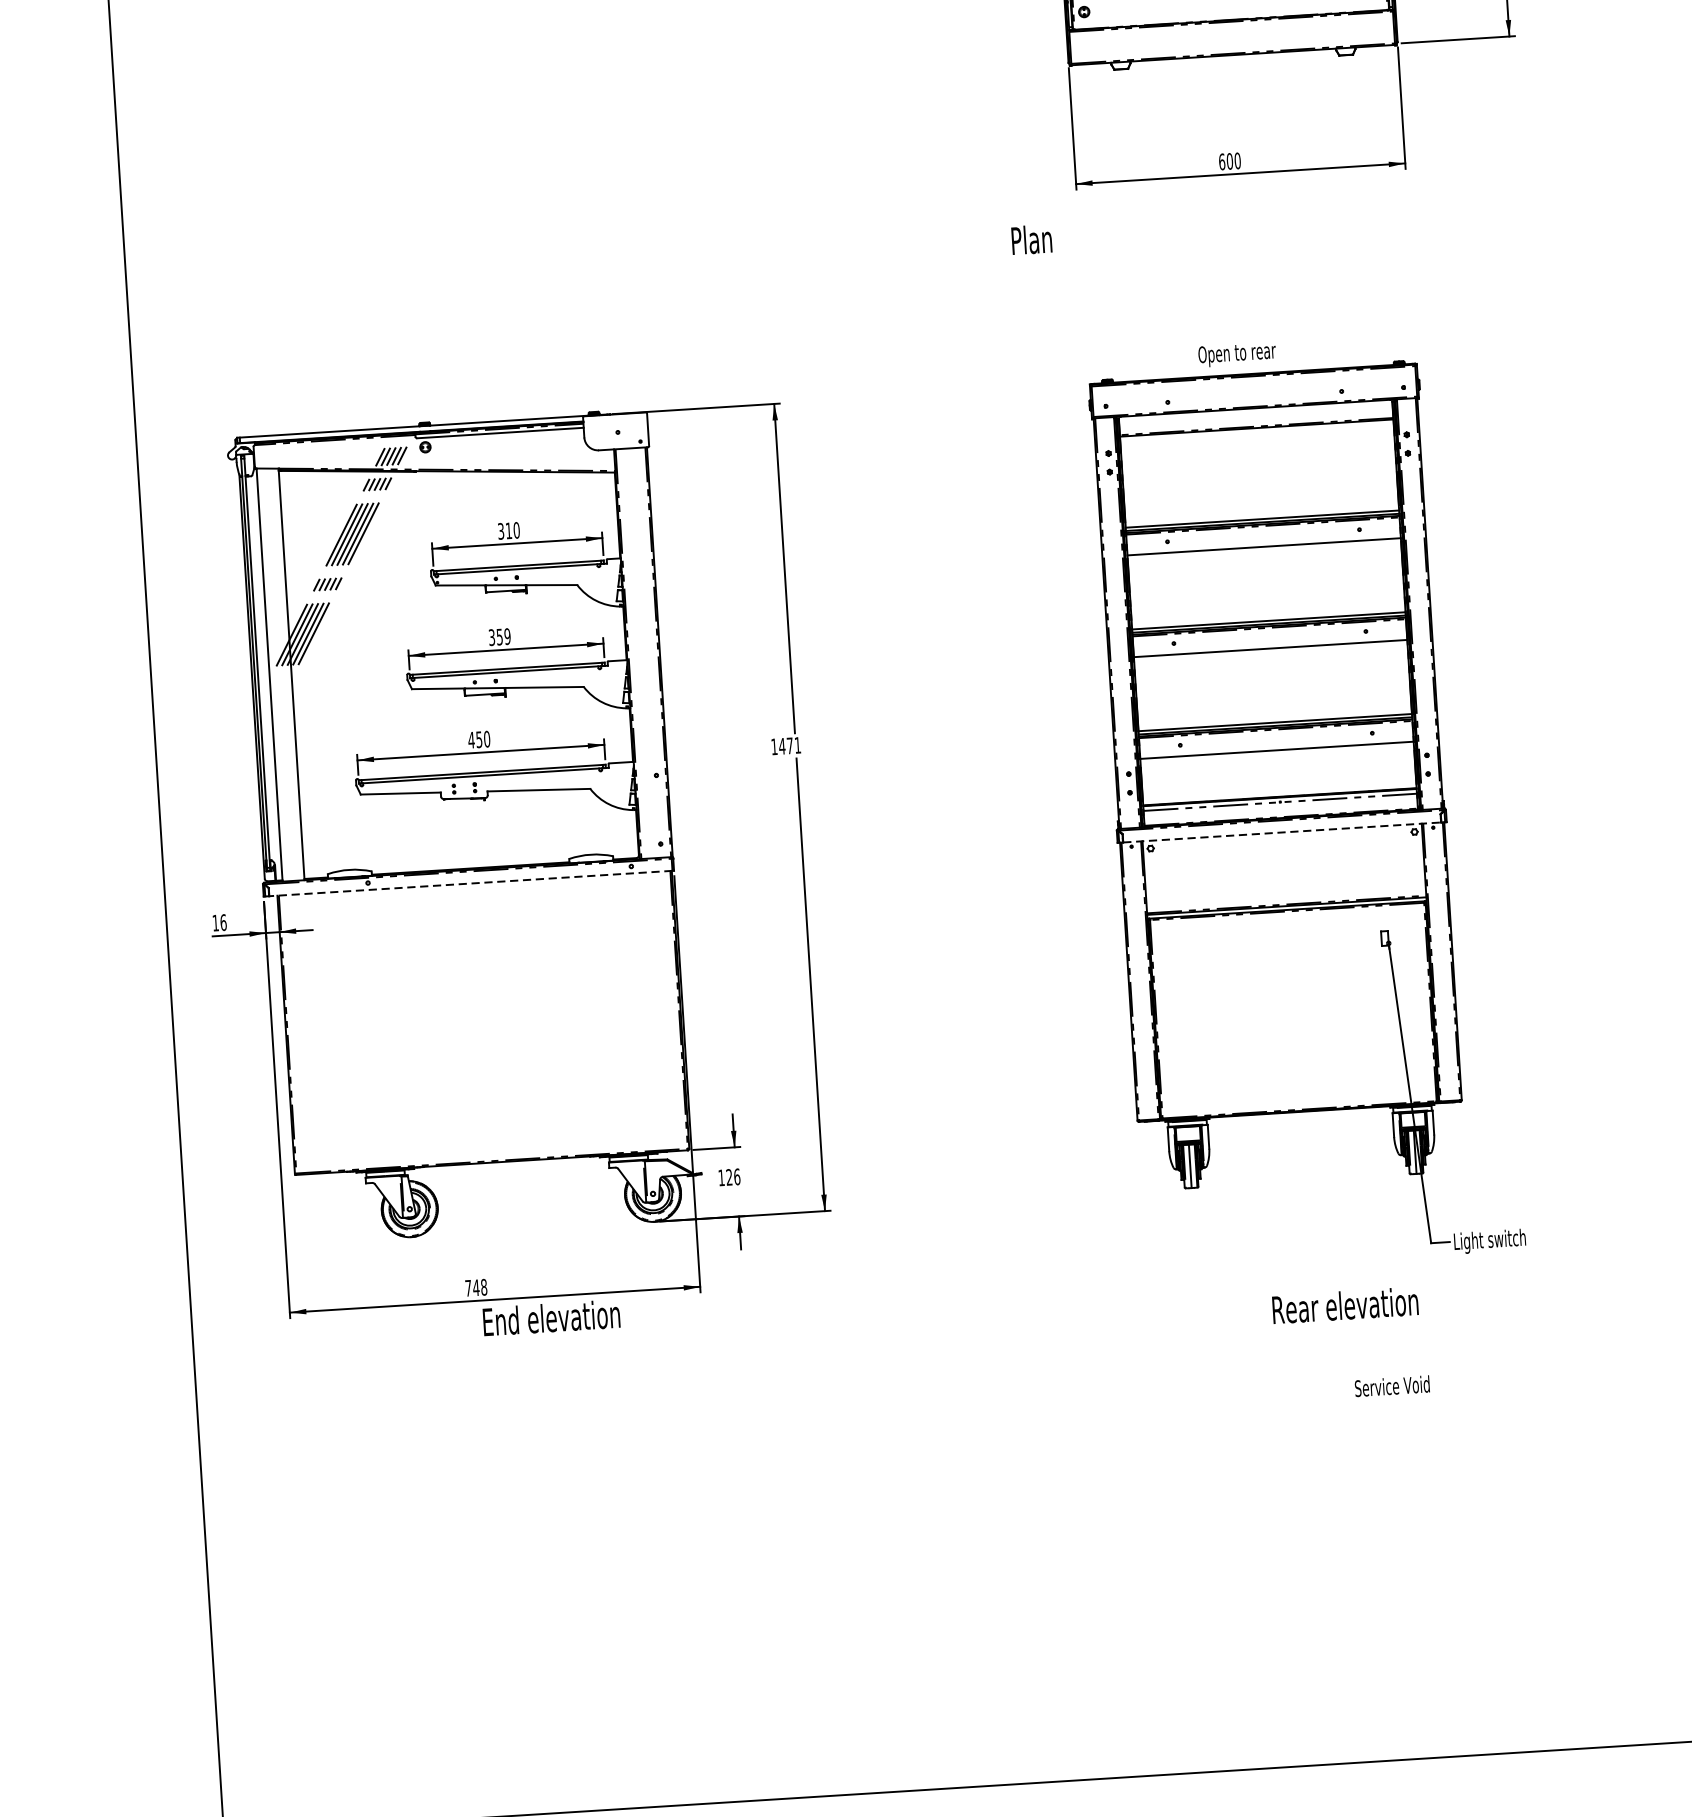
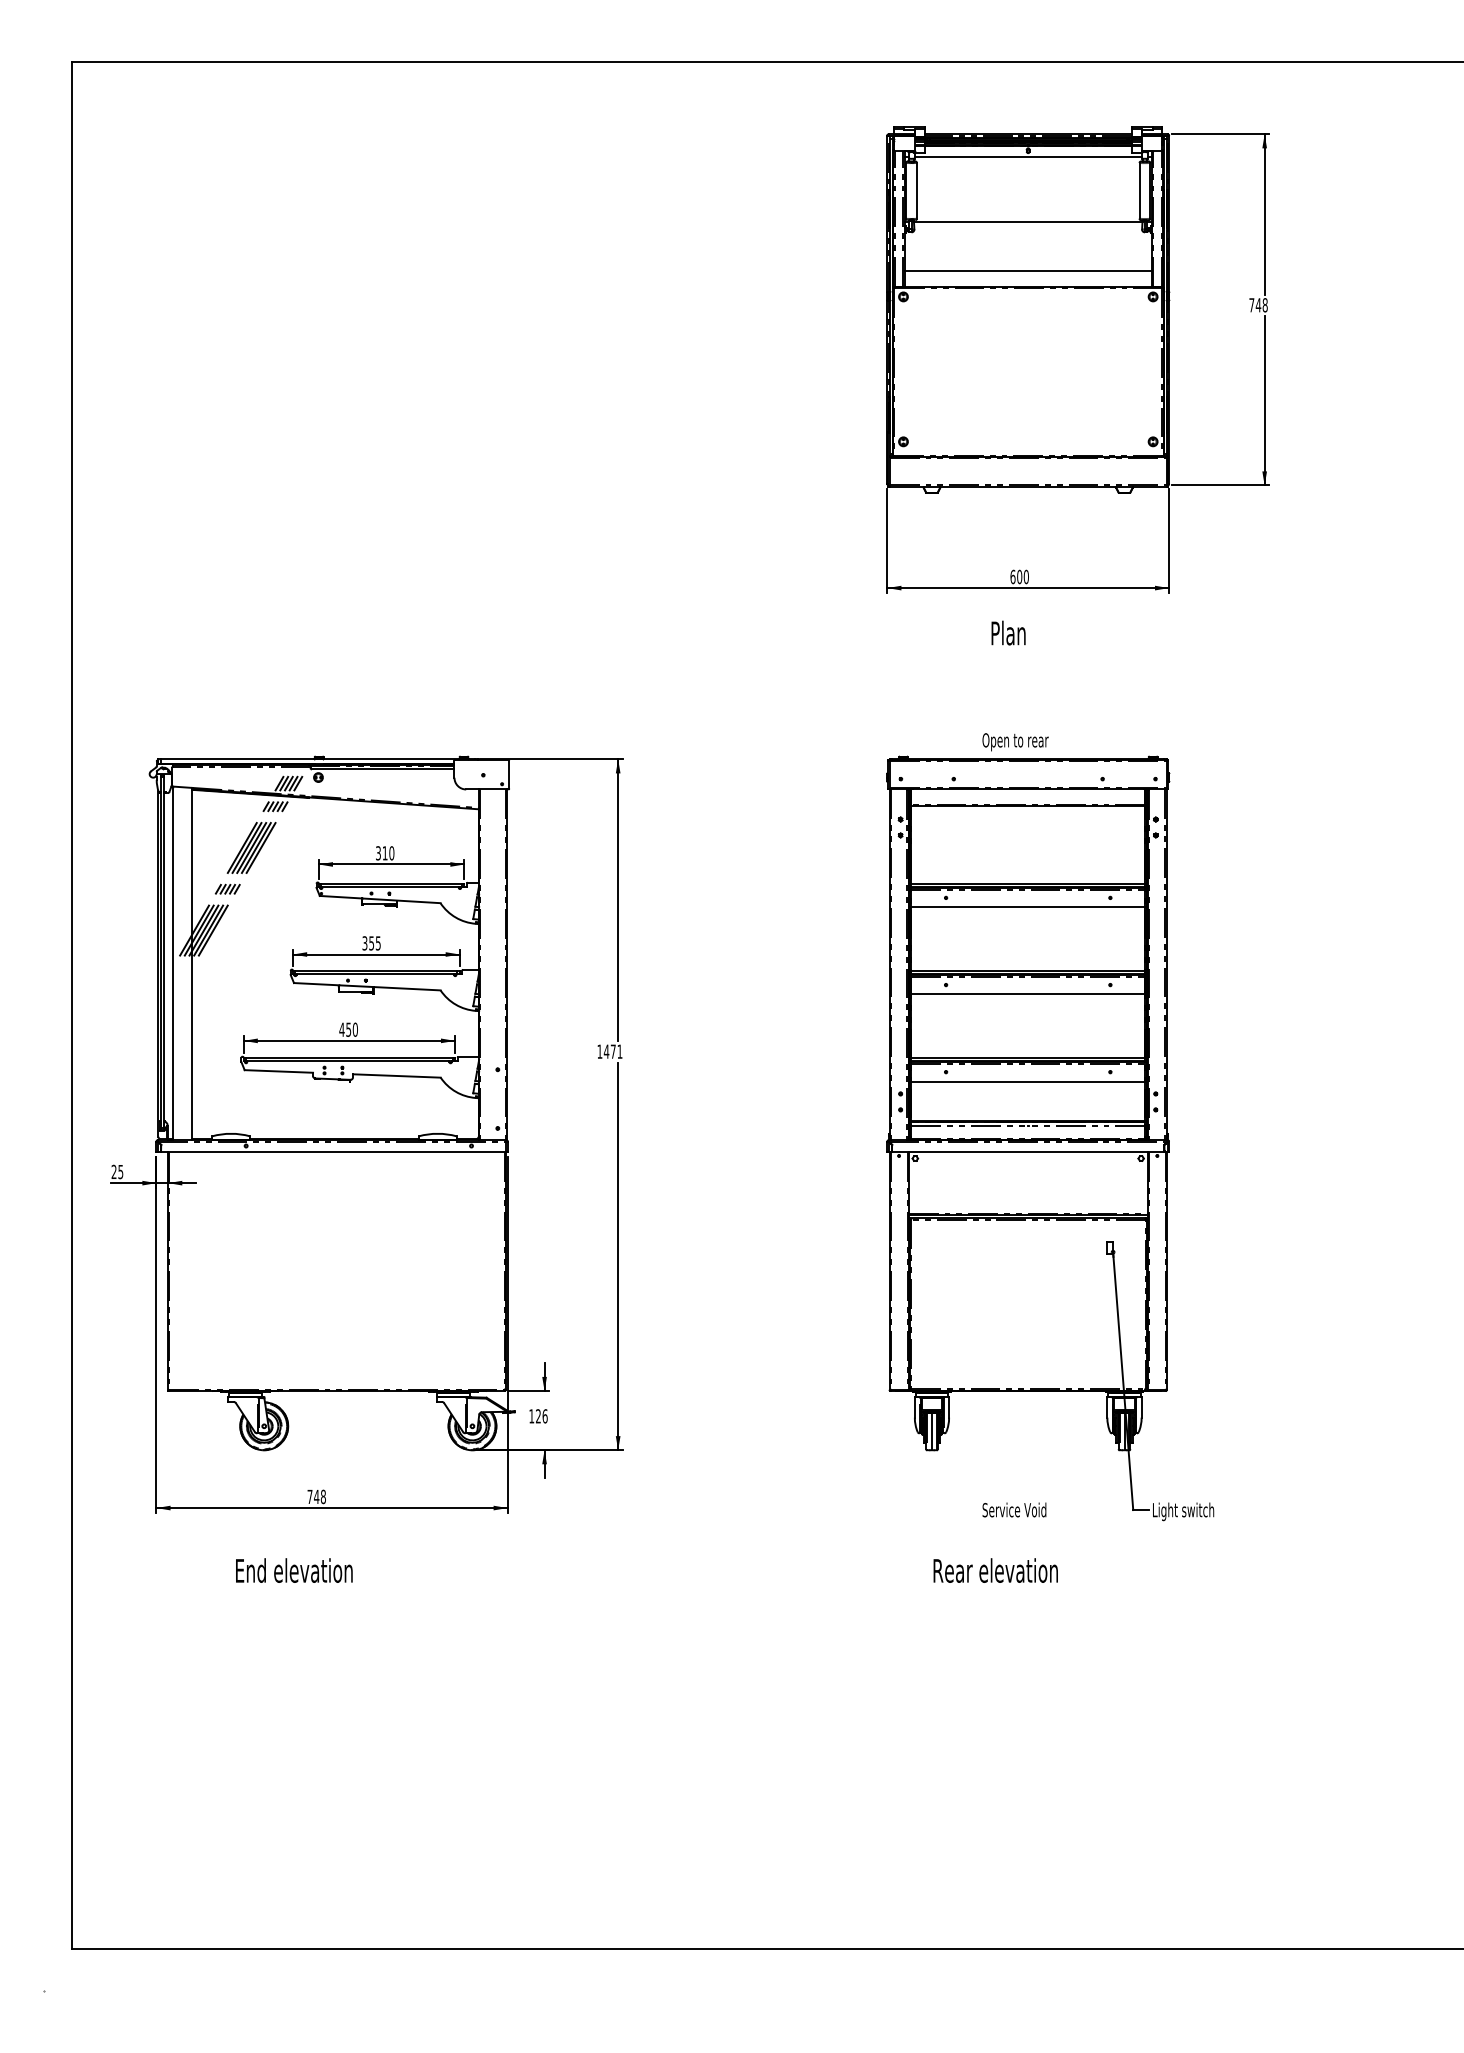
text: (1031, 239) -> (1008, 632), moved
text: (506, 636) -> (377, 943), 359 -> 355
line: (1282, 831) -> (1028, 1151), dashed -> solid
line: (470, 883) -> (333, 1151), dashed -> solid
text: (219, 922) -> (117, 1171), 16 -> 25
text: (1345, 1305) -> (995, 1570), moved
text: (551, 1317) -> (294, 1570), moved
text: (1392, 1385) -> (1014, 1509), moved

